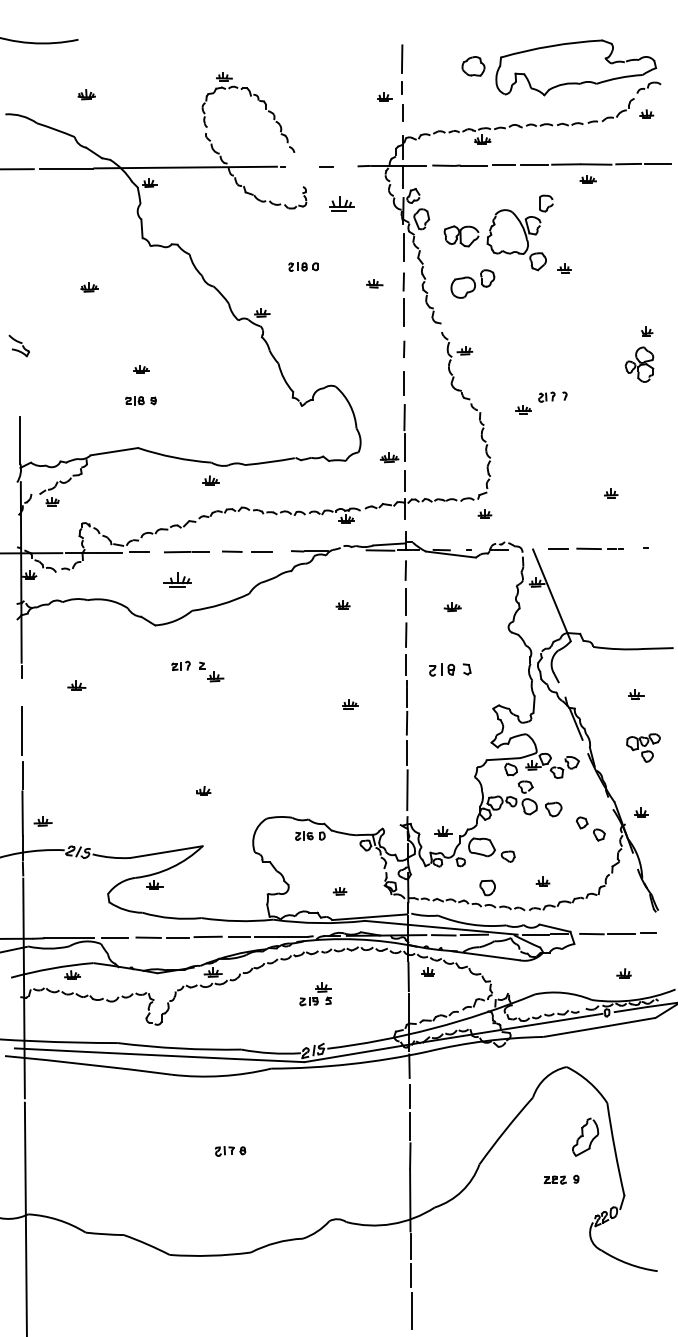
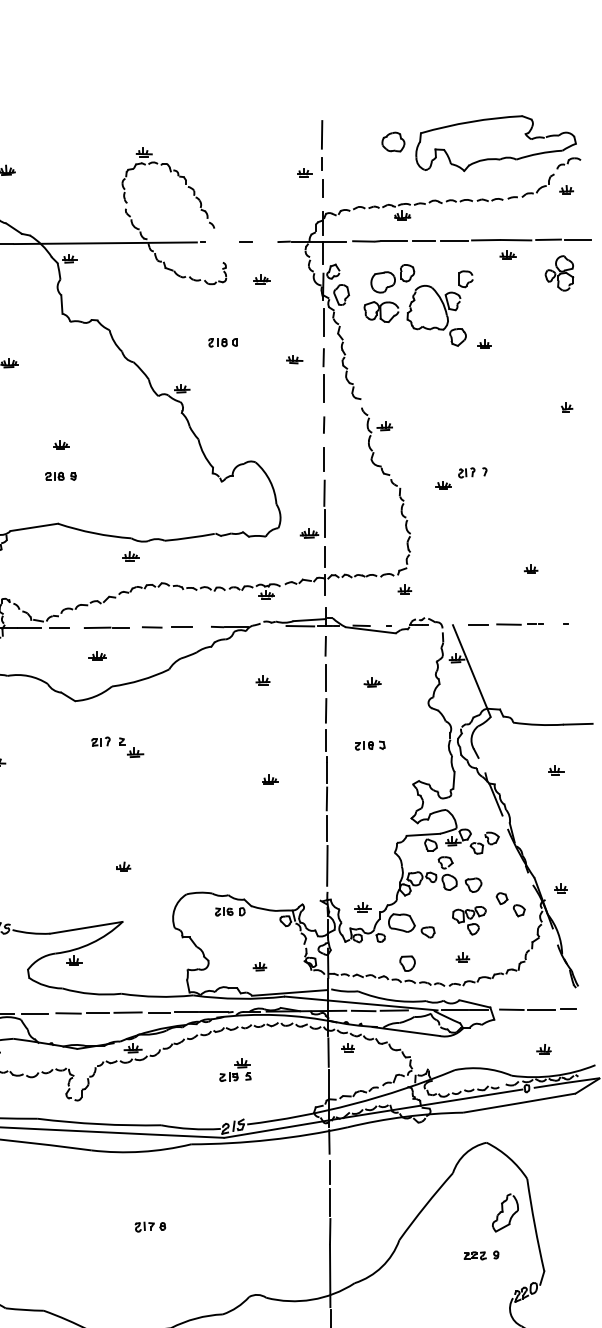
part: (341, 203) -> (261, 279), size x0.62
part: (472, 283) -> (392, 278), moved
part: (639, 364) -> (559, 273), moved
part: (177, 579) -> (97, 655), size x0.62
part: (450, 669) -> (370, 745), size x0.71
part: (643, 747) -> (469, 920), moved

